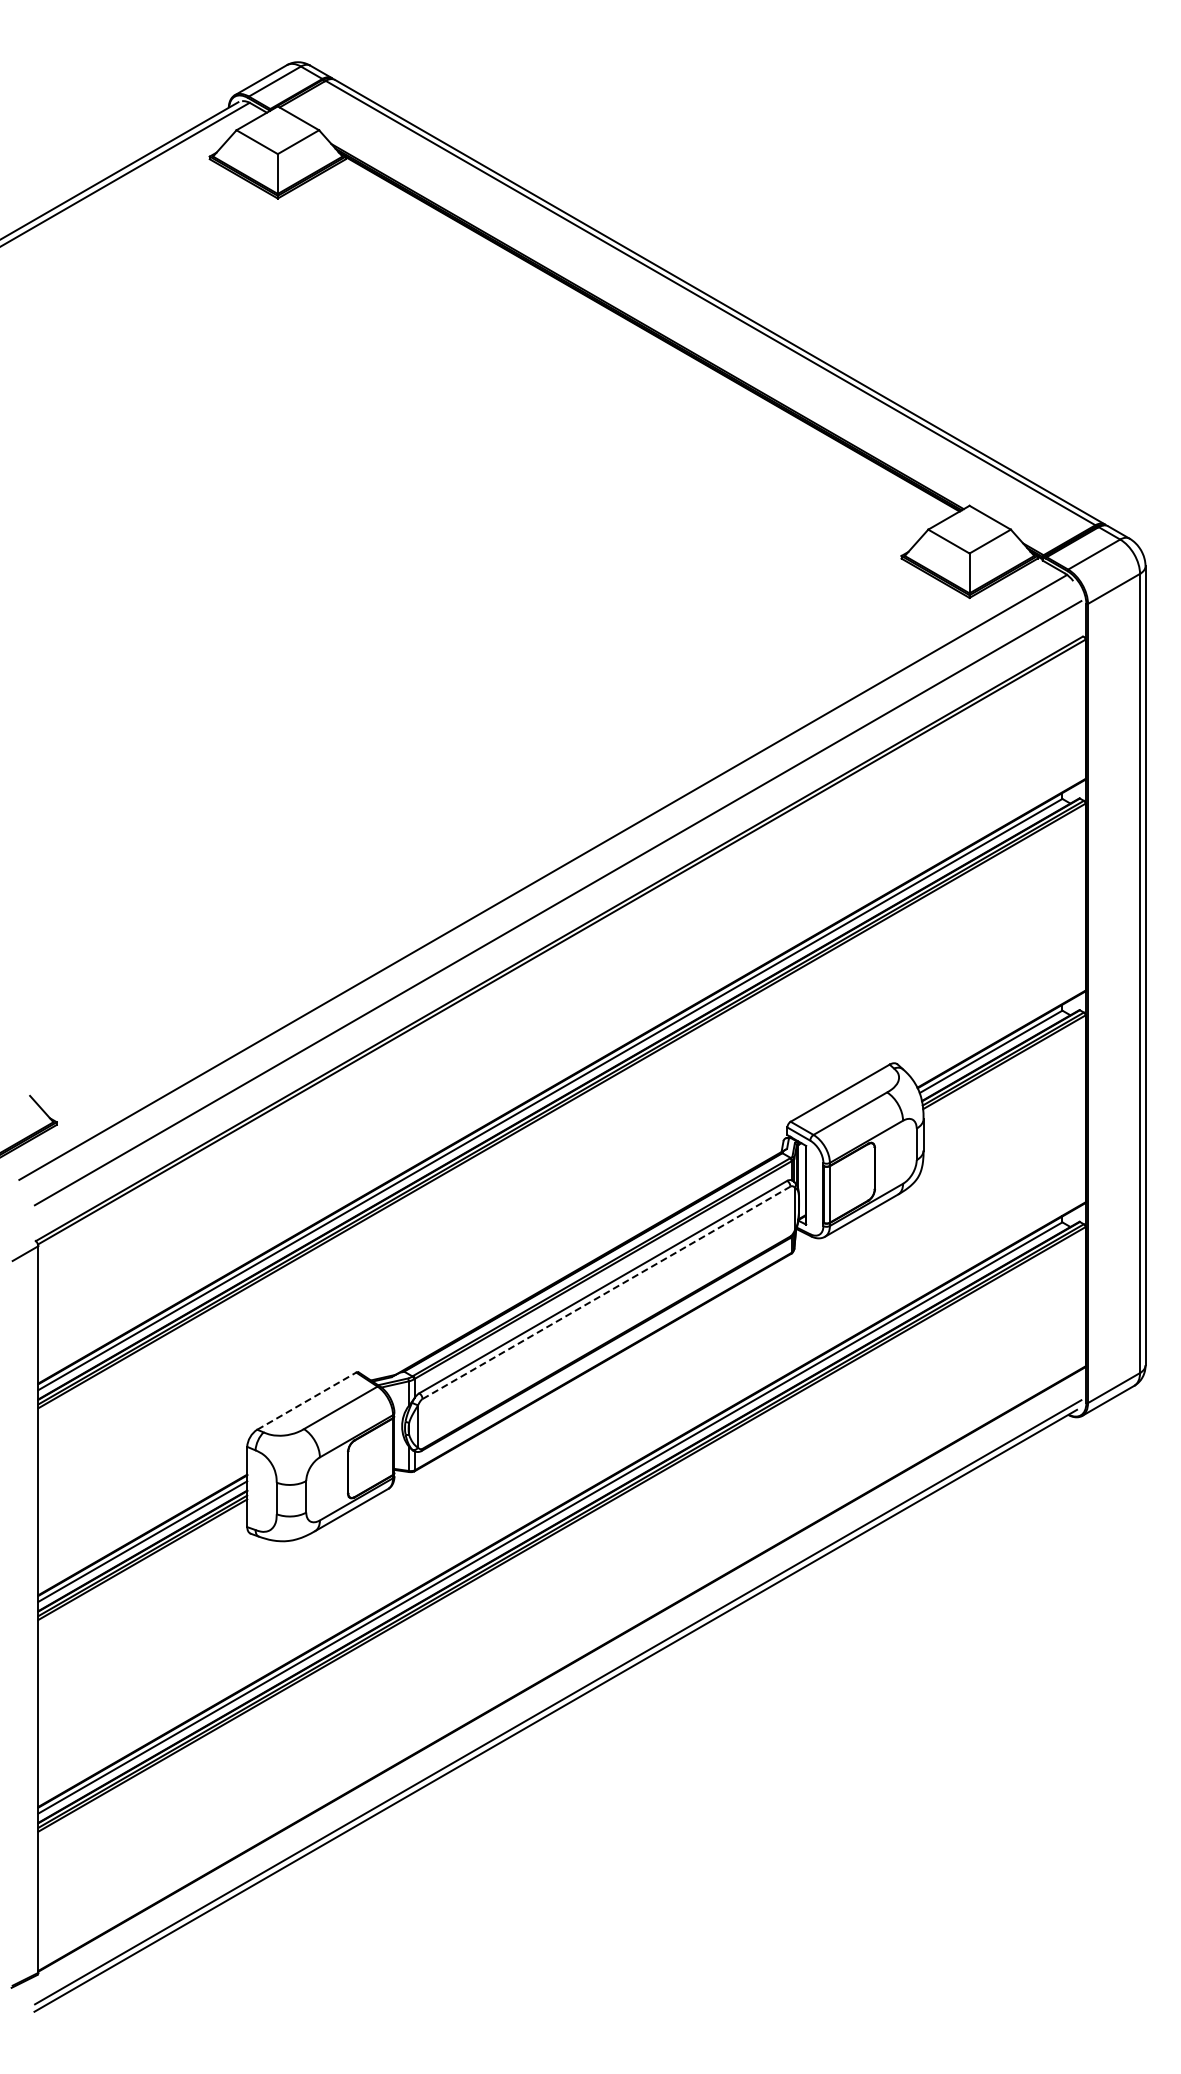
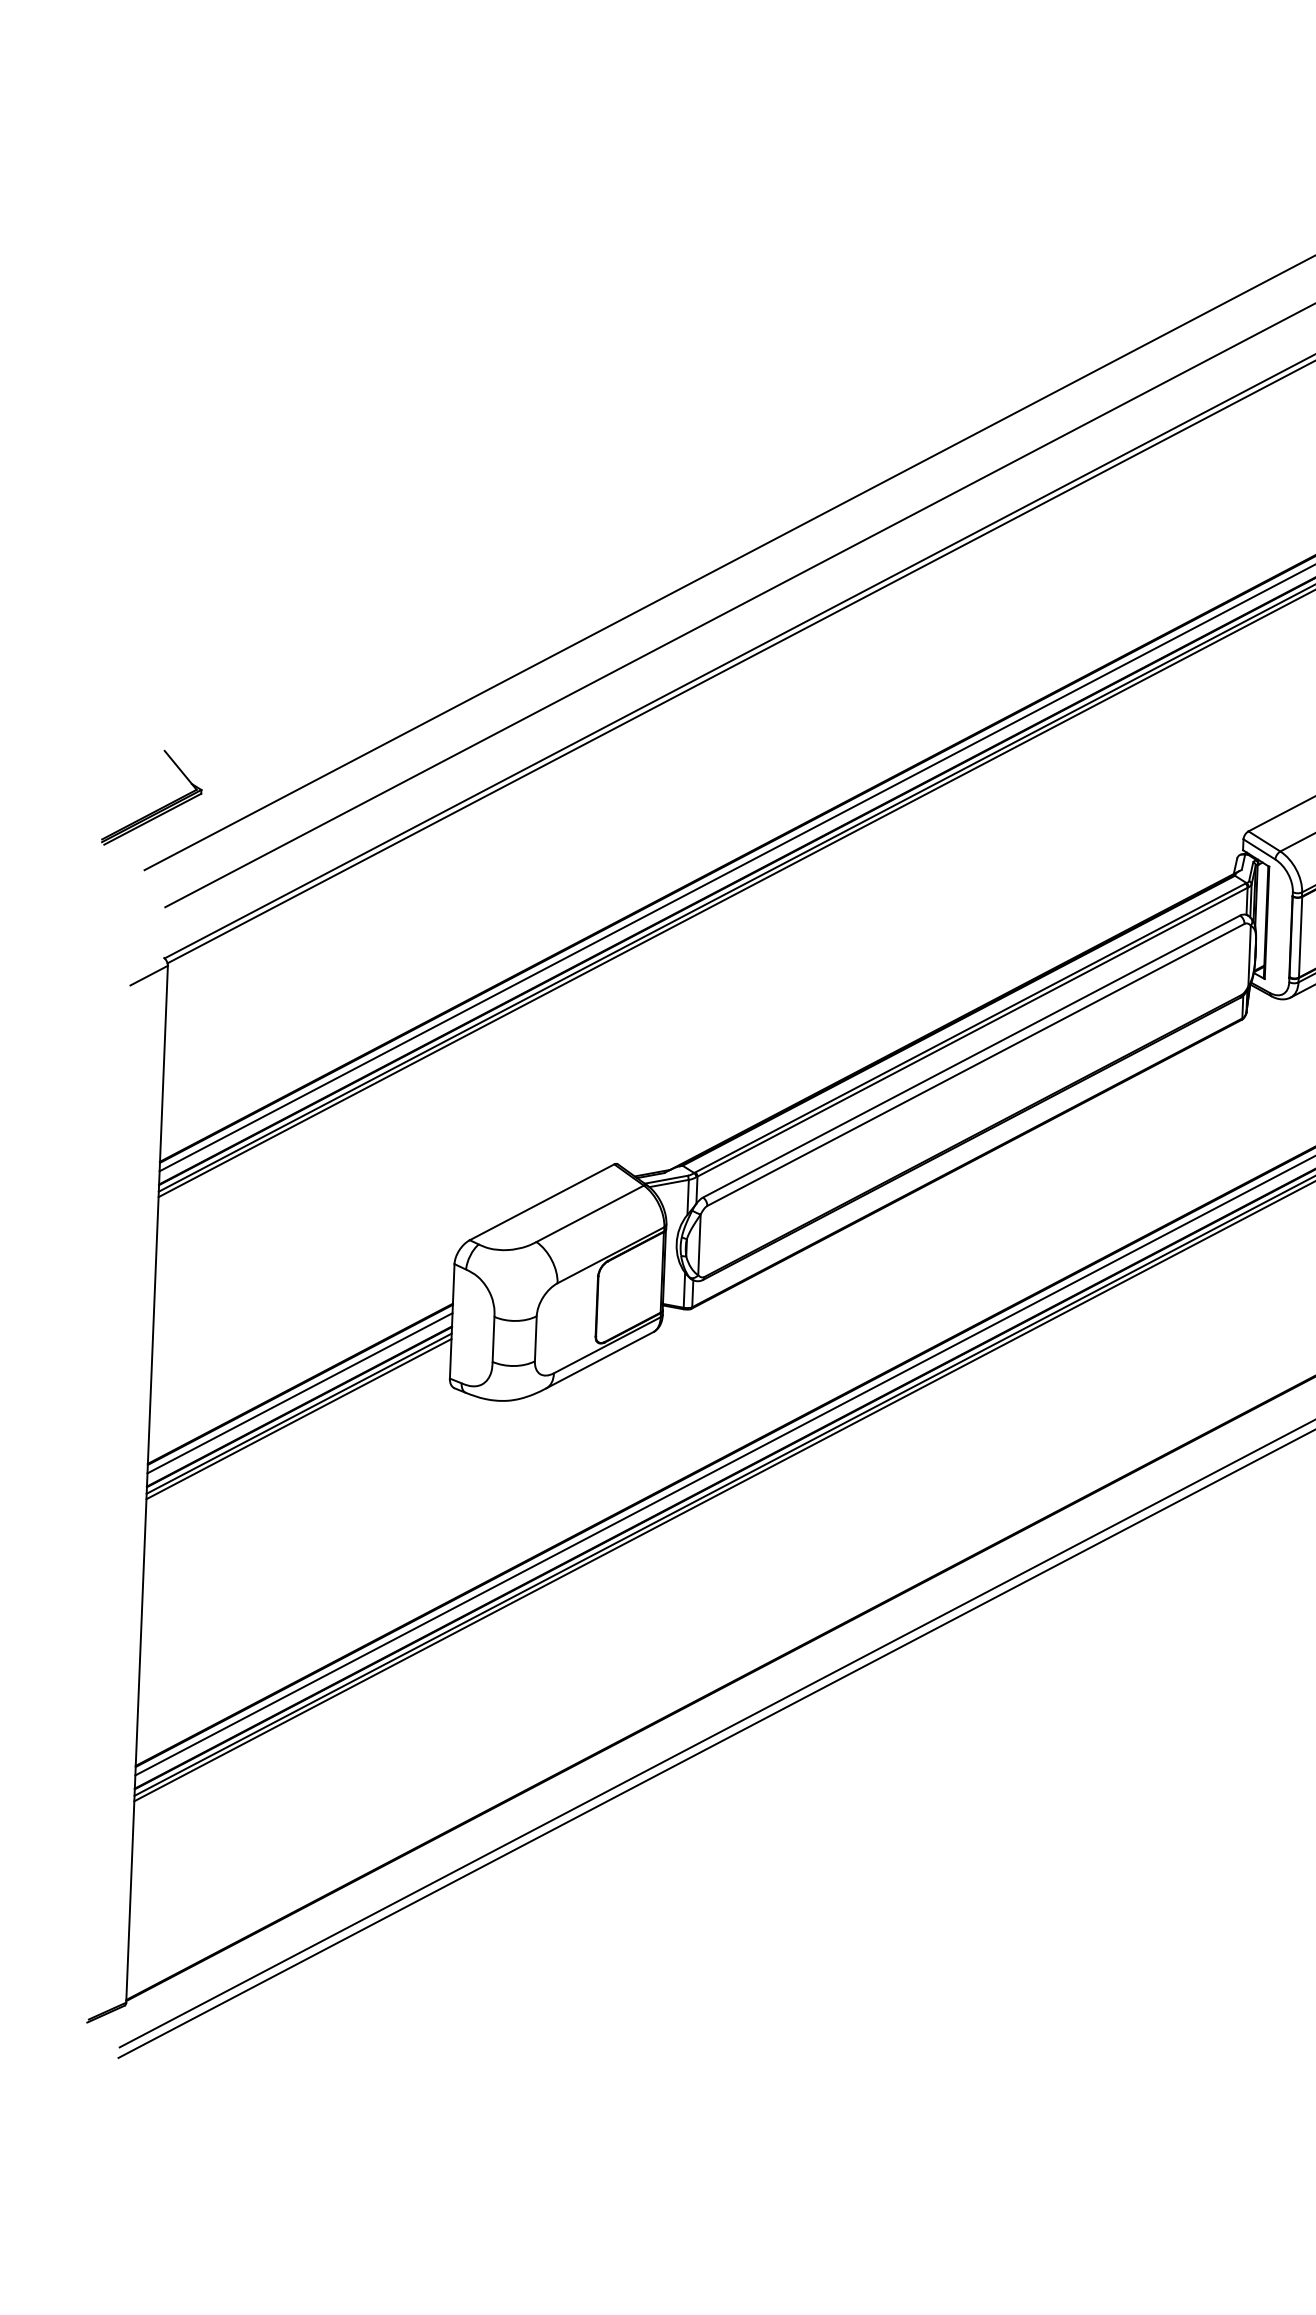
line: (606, 1292) -> (975, 1064), dashed -> solid
line: (307, 1400) -> (543, 1201), dashed -> solid

